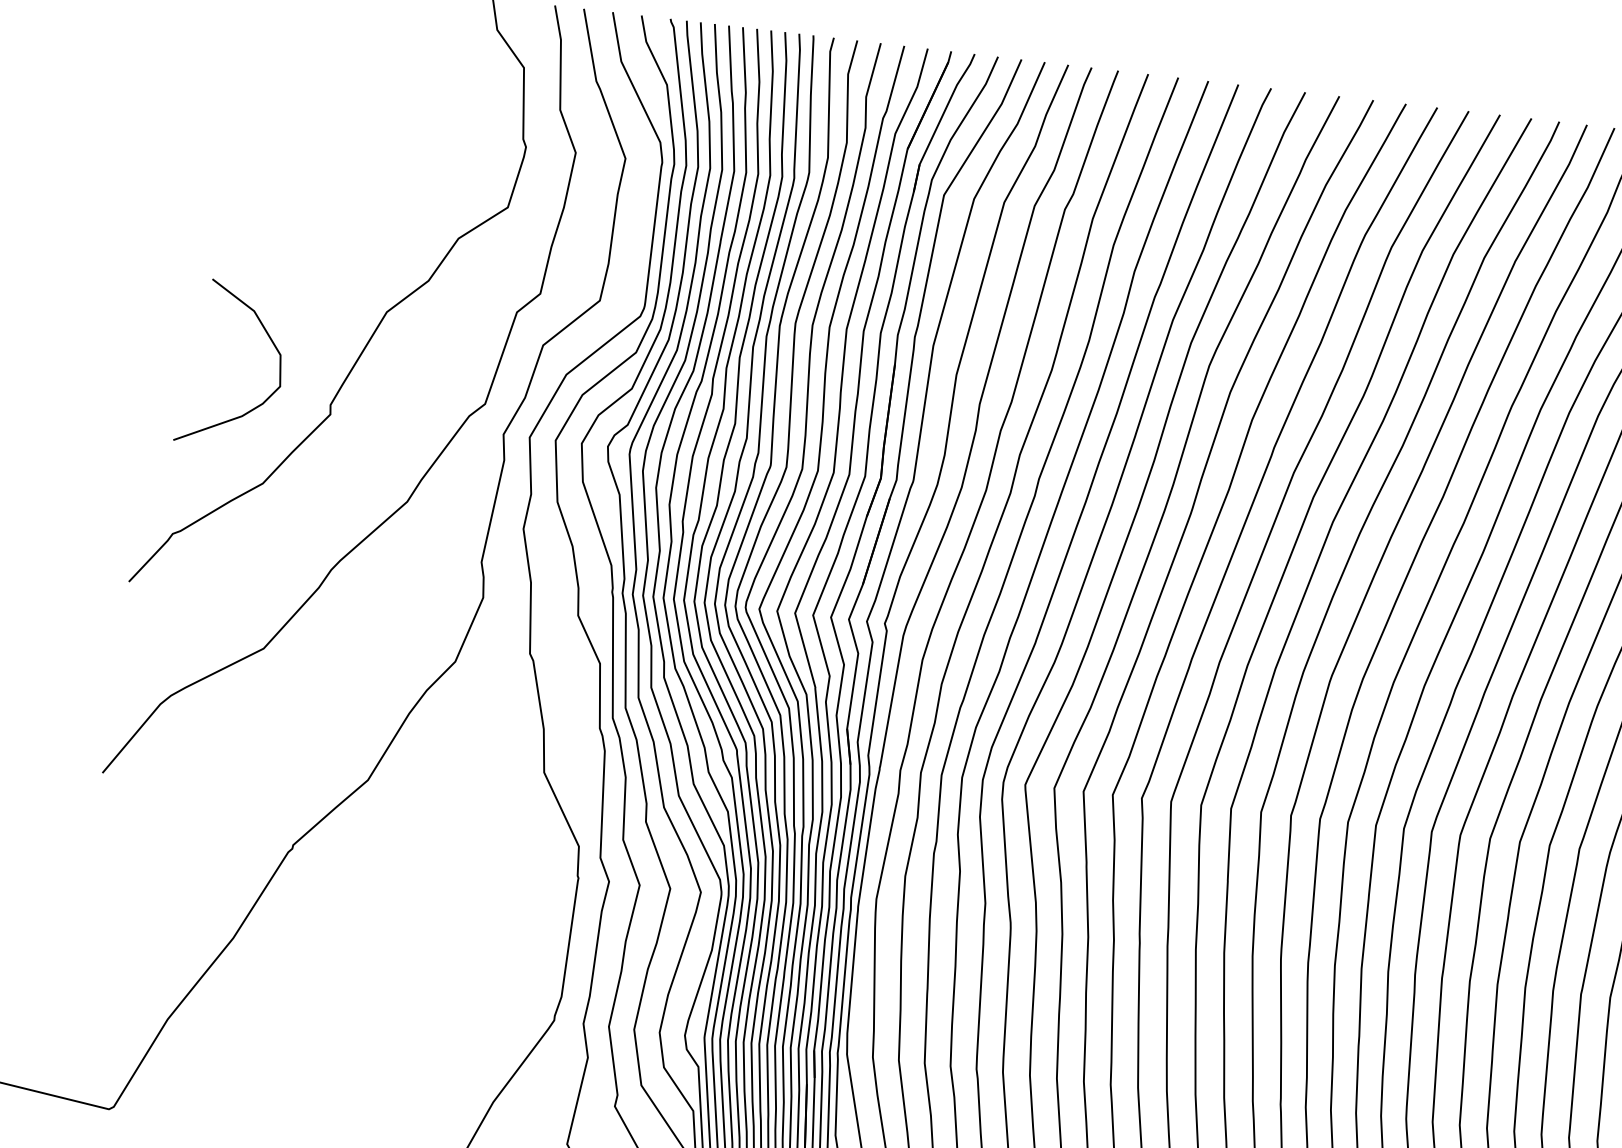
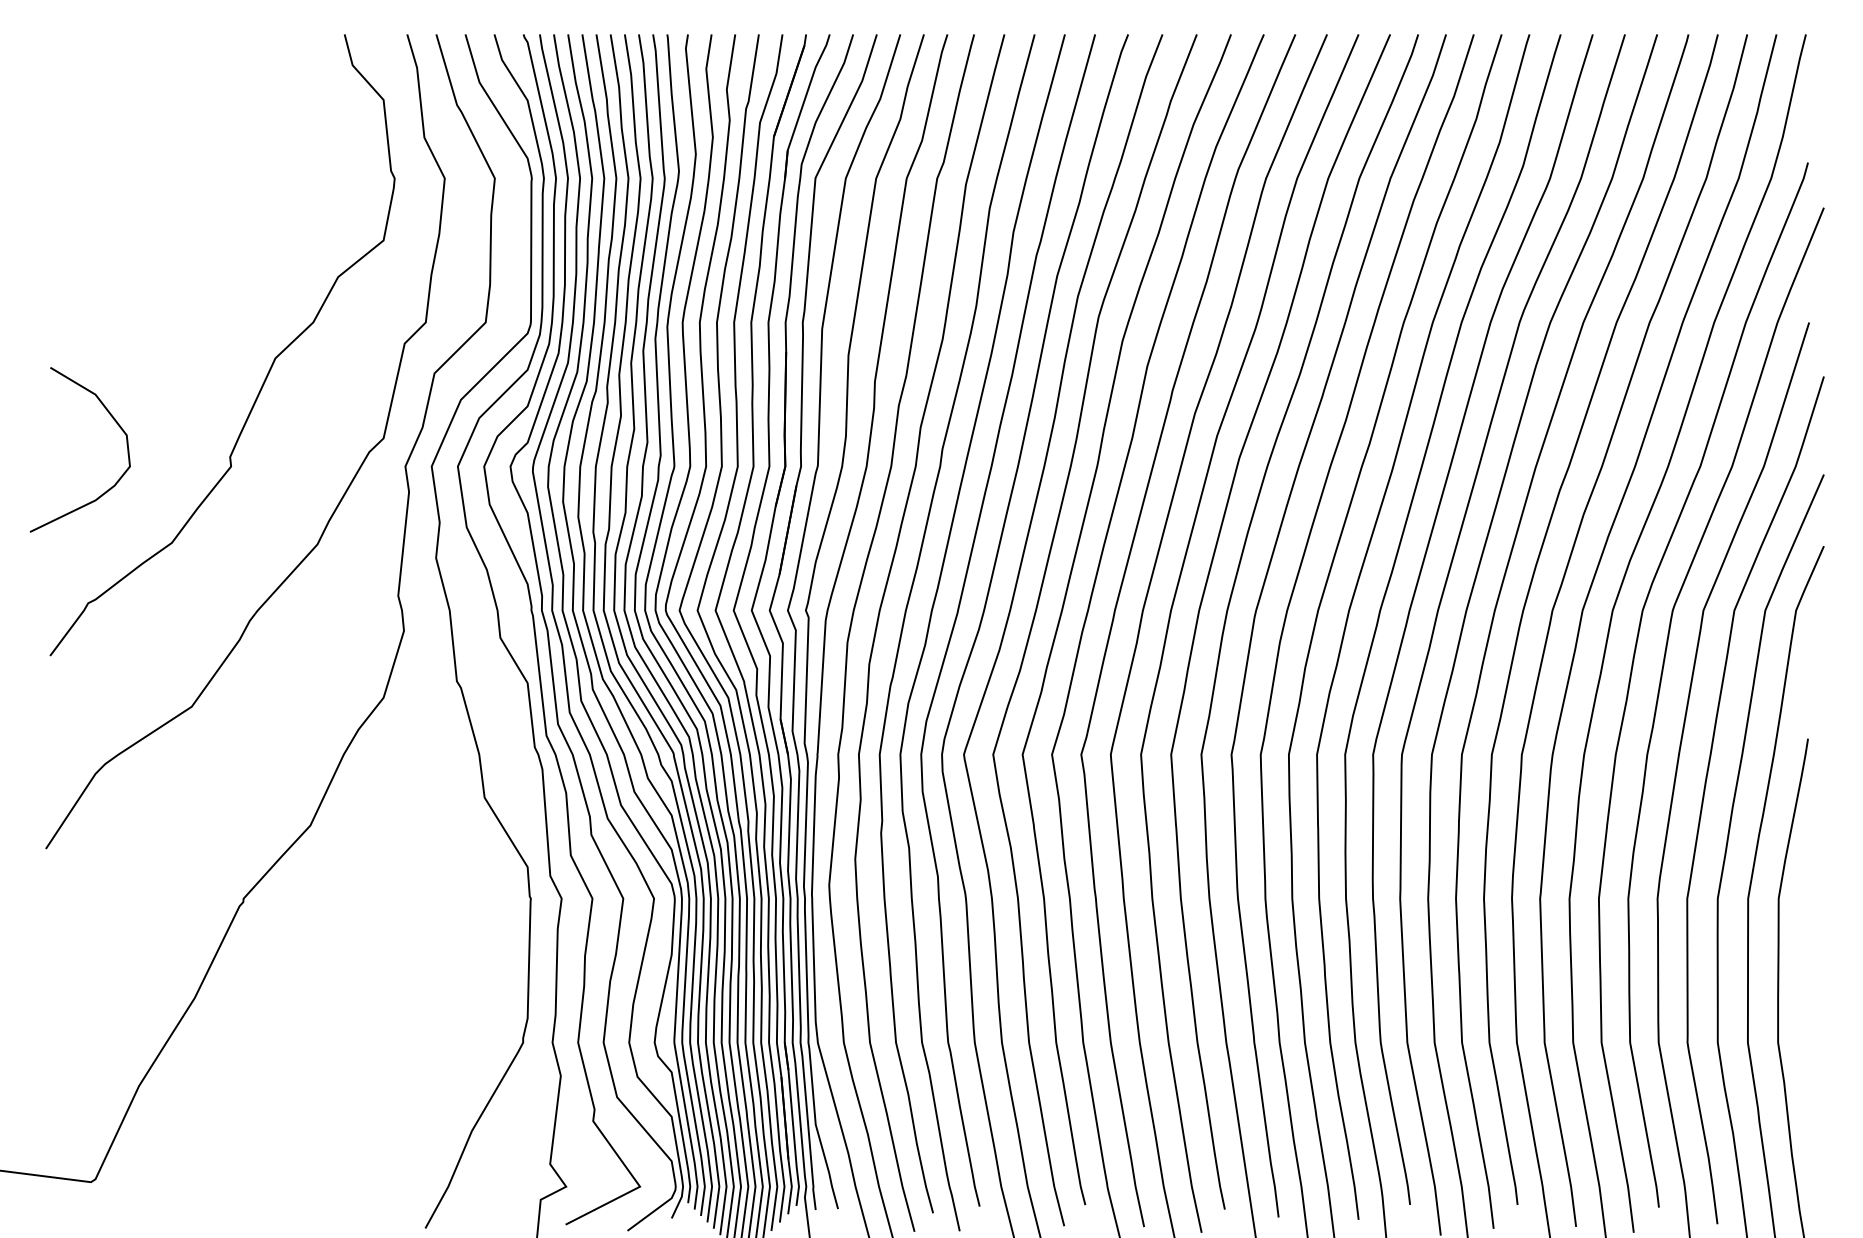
curve: (270, 341) -> (115, 422), moved

